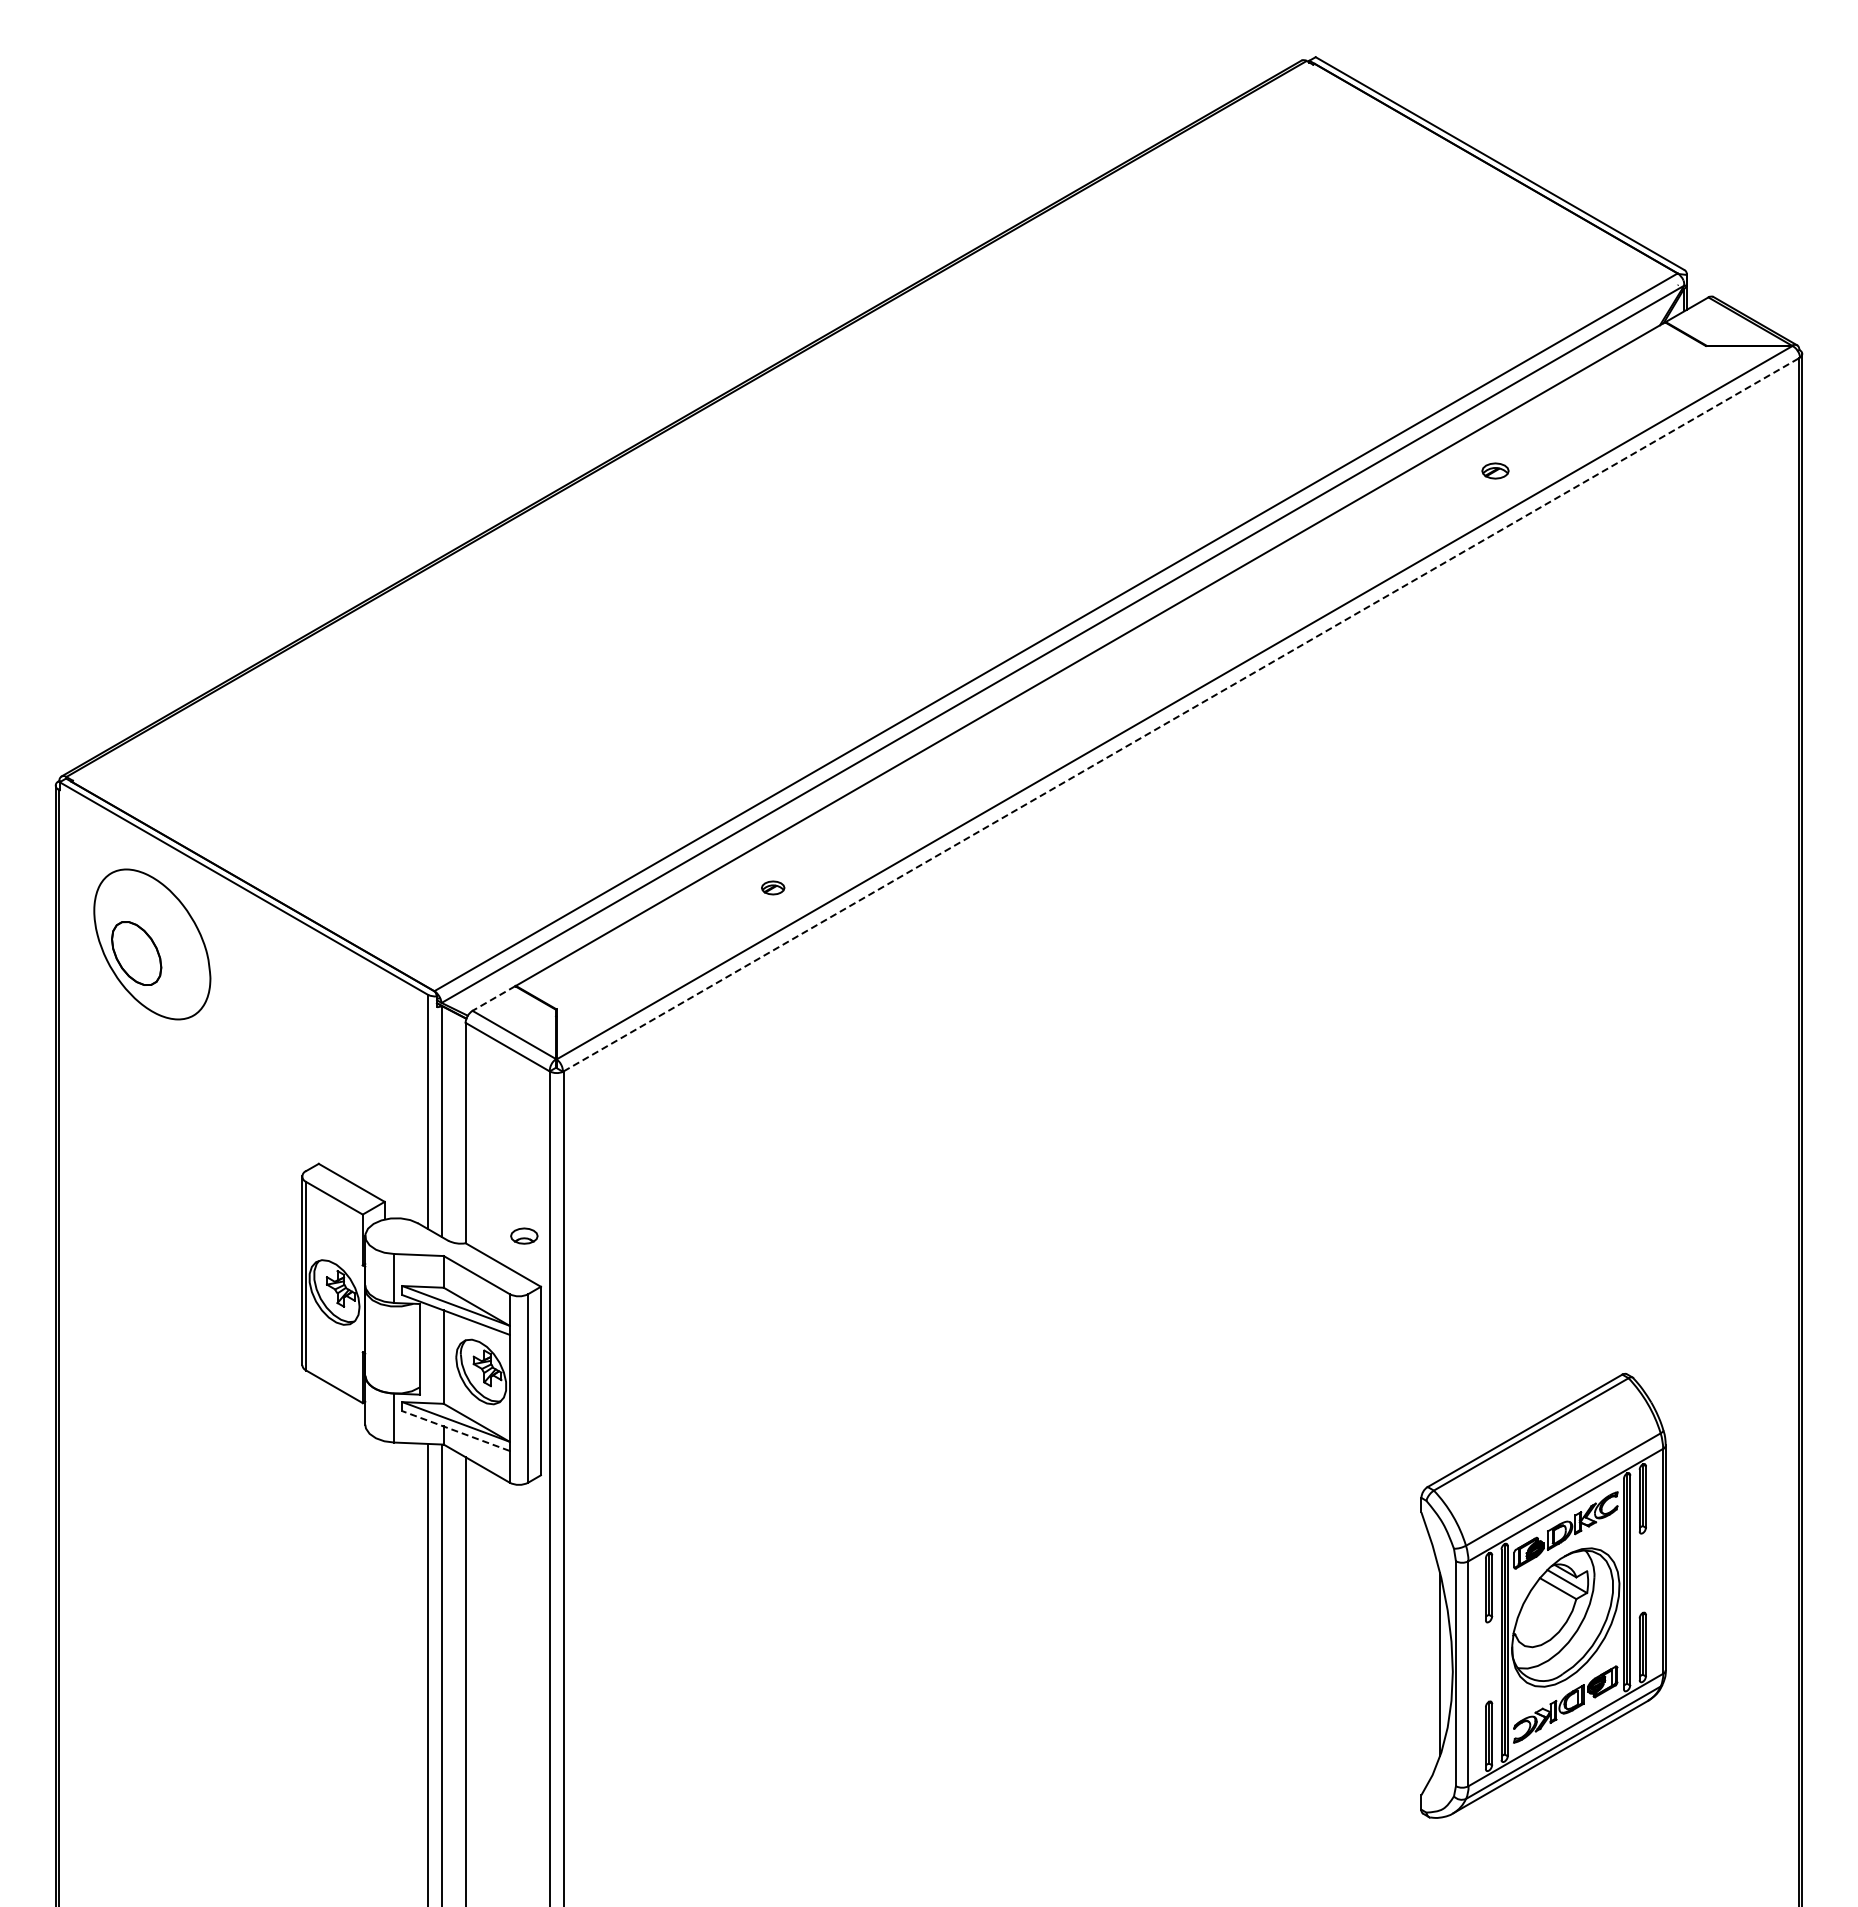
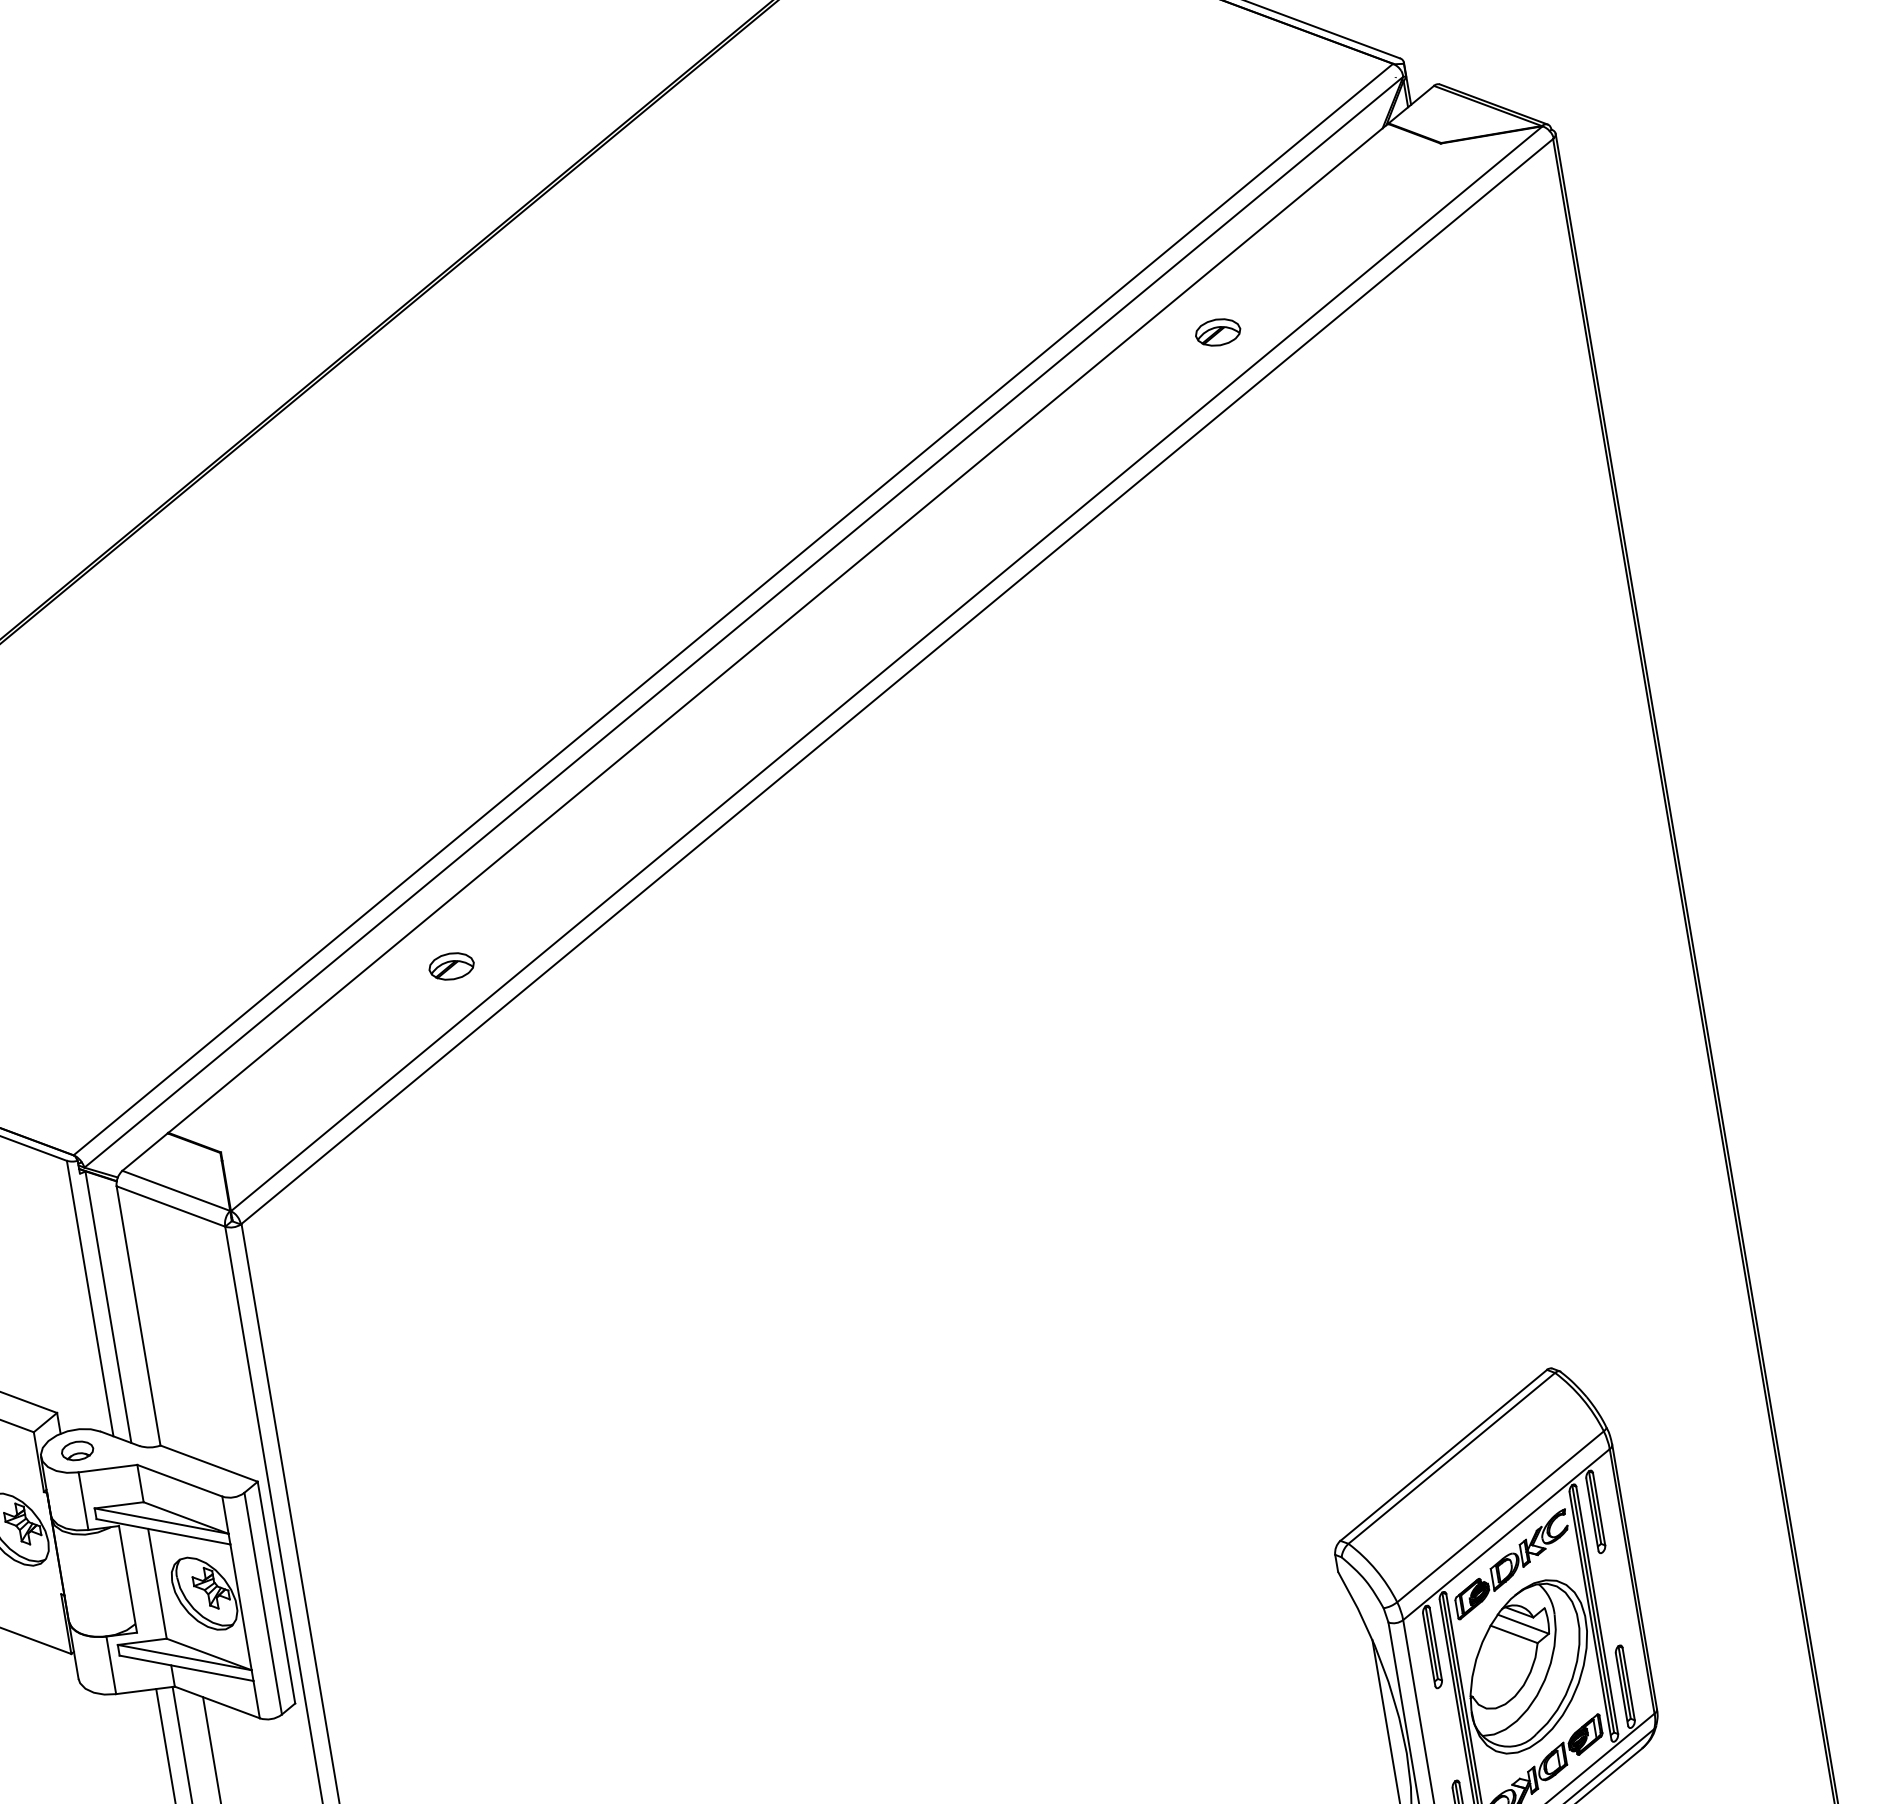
part: (1495, 470) -> (1218, 331), size x1.43
line: (1181, 714) -> (897, 681), dashed -> solid
part: (772, 887) -> (450, 966), size x1.67
line: (493, 998) -> (144, 1152), dashed -> solid
part: (524, 1235) -> (77, 1450), moved
line: (455, 1430) -> (185, 1667), dashed -> solid

